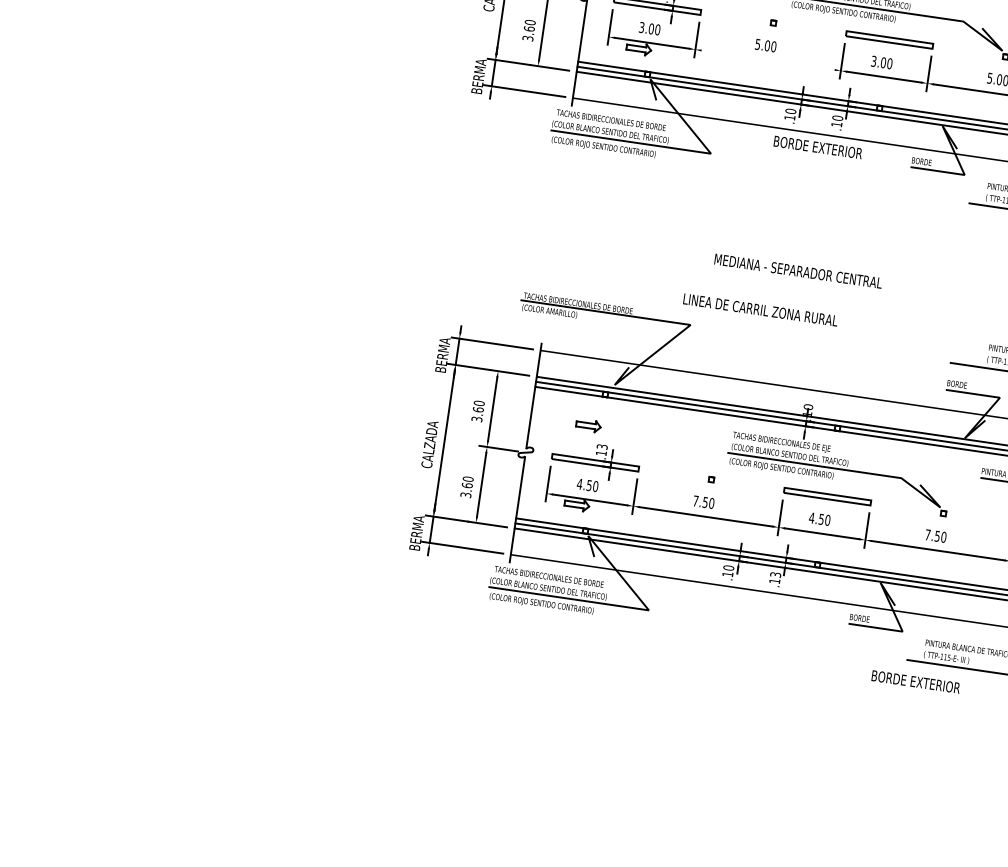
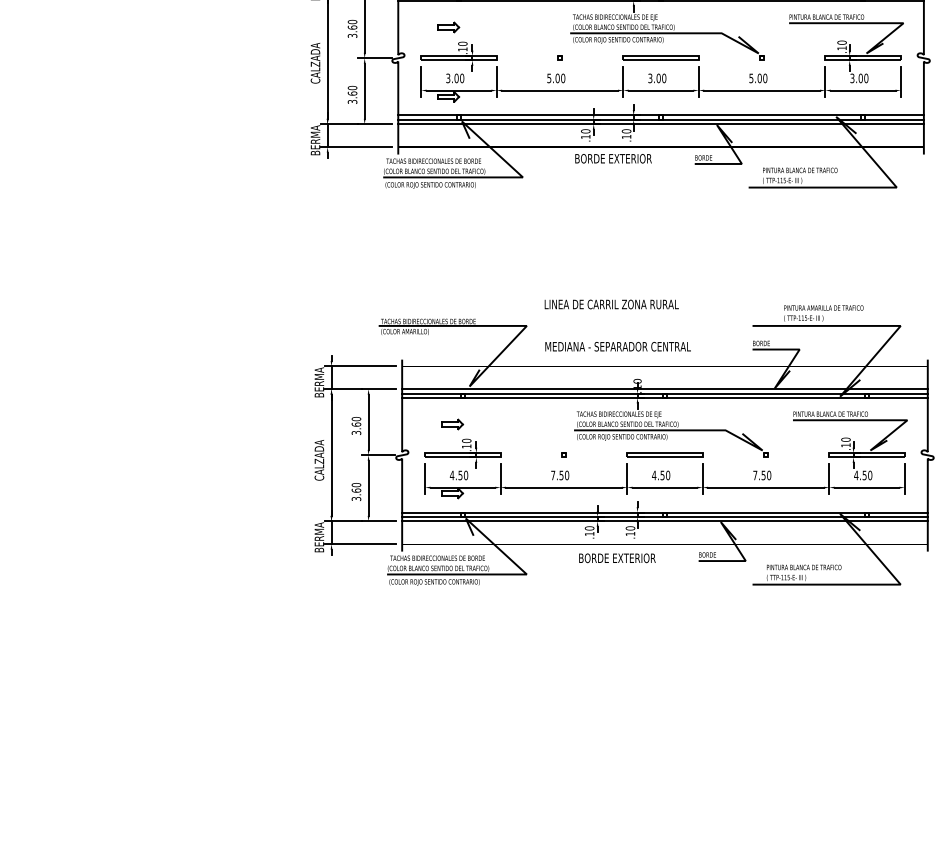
line: (767, 60) -> (559, 90), added
text: (797, 270) -> (617, 346), moved
text: (760, 310) -> (611, 304), moved
text: (602, 446) -> (466, 440), .13 -> .10
text: (775, 574) -> (630, 528), .13 -> .10
text: (916, 682) -> (617, 558), moved

